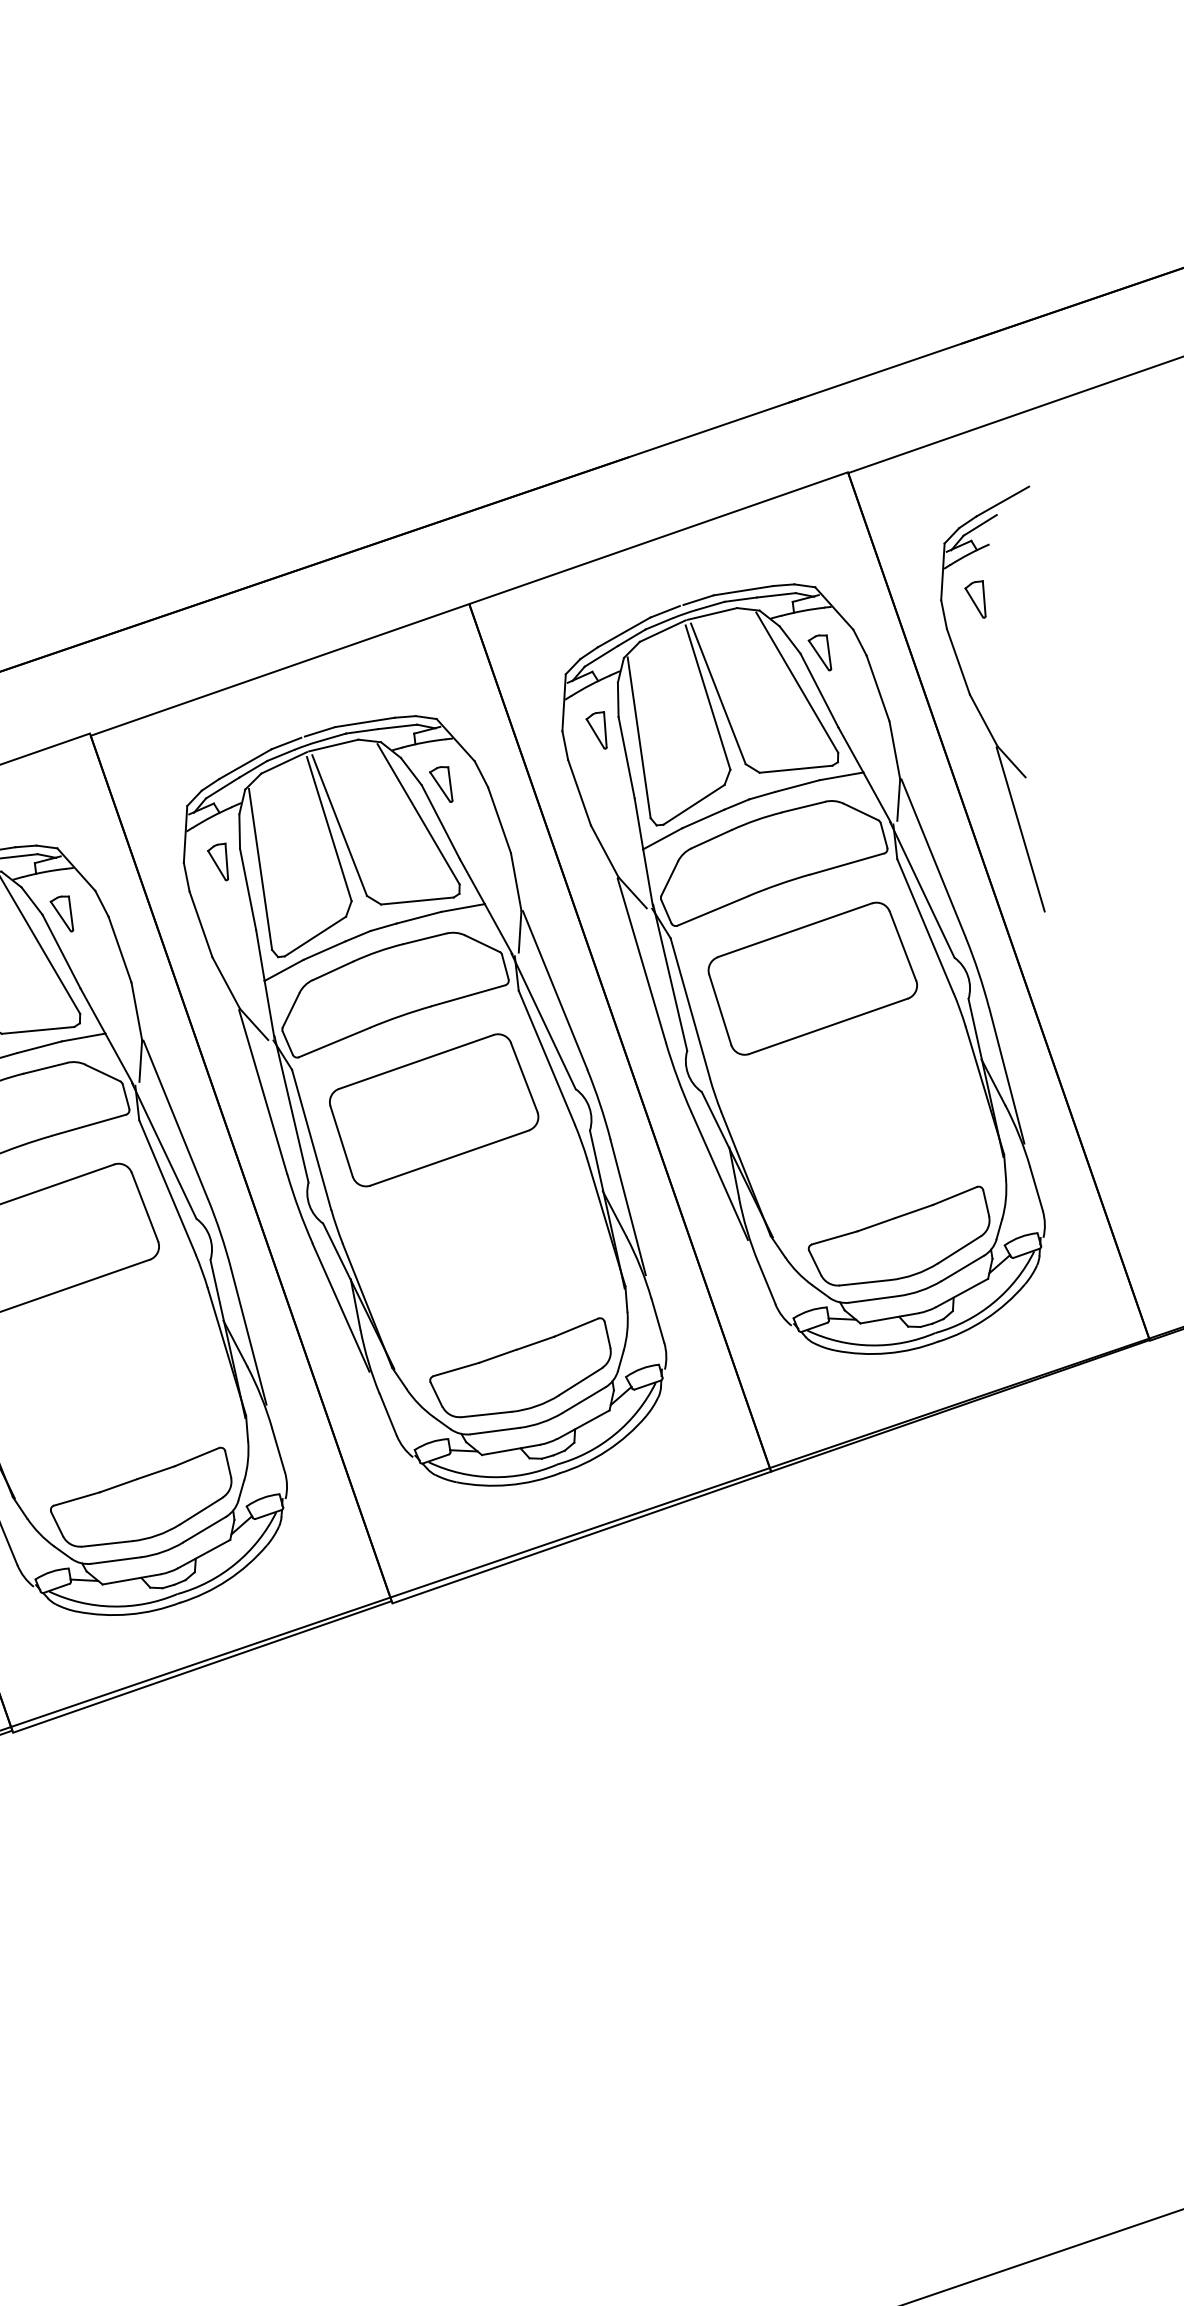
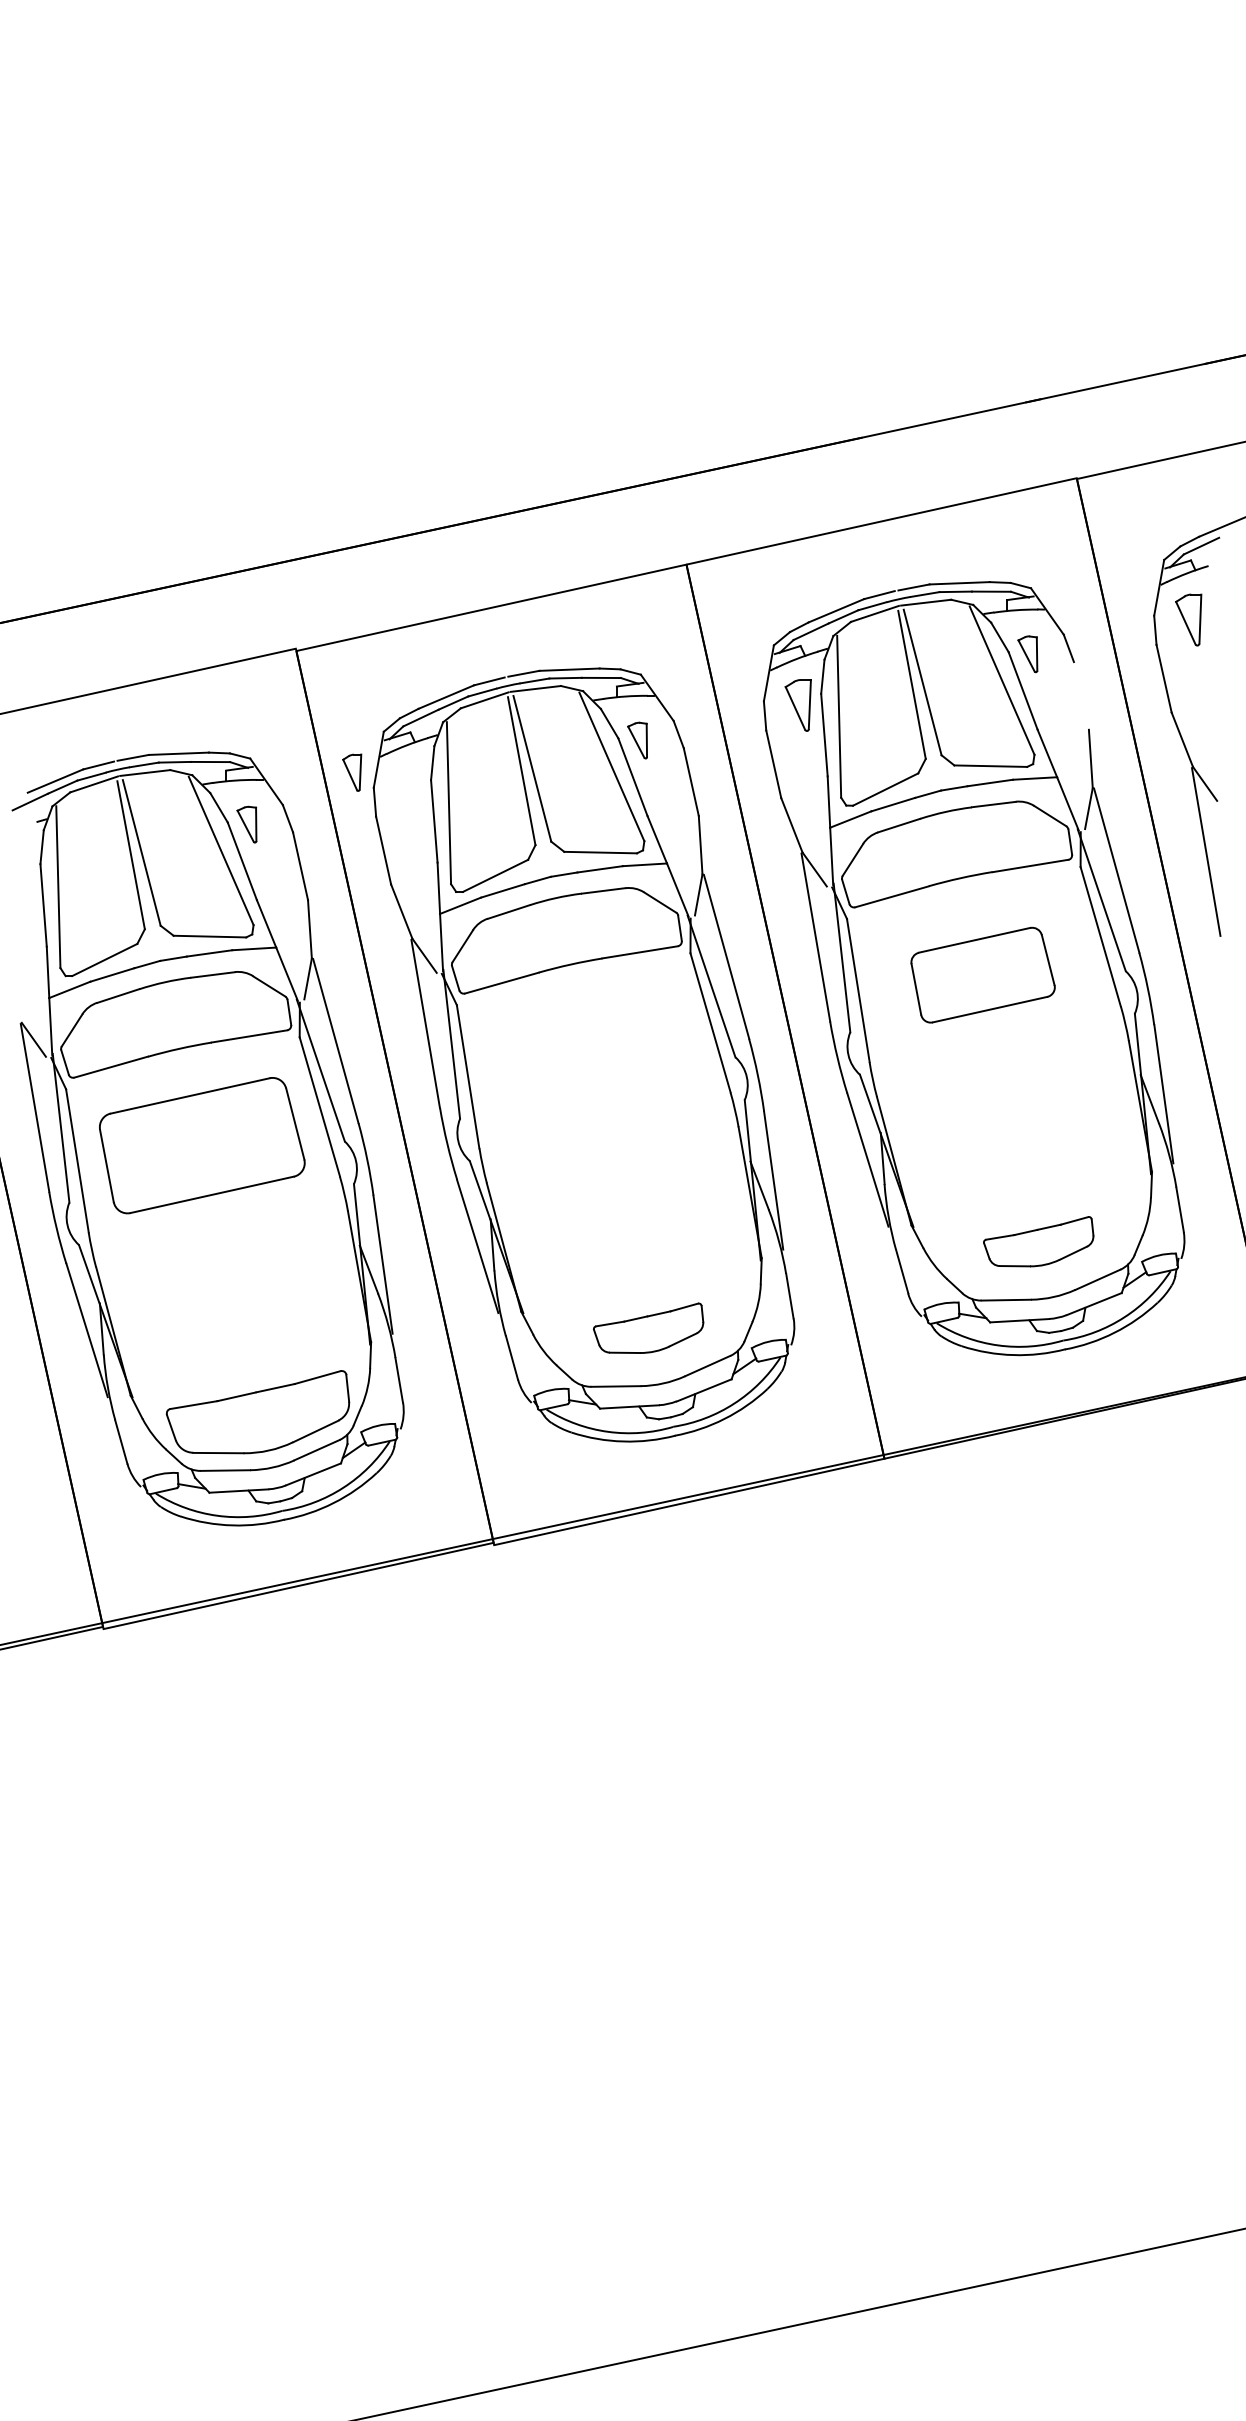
part: (975, 599) -> (1188, 619), size x1.4
line: (877, 688) -> (1080, 695), removed
part: (597, 731) -> (798, 705), size x1.4
part: (218, 862) -> (352, 772), moved
part: (812, 977) -> (982, 974), size x0.7
part: (433, 1110) -> (592, 1061), removed
part: (899, 1237) -> (1038, 1241), size x0.6
part: (520, 1369) -> (648, 1328), size x0.6

